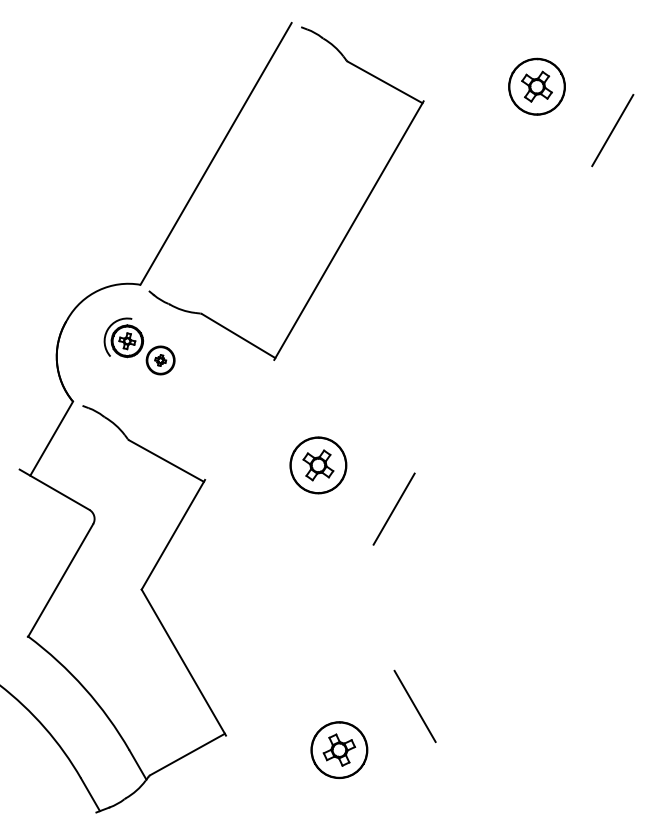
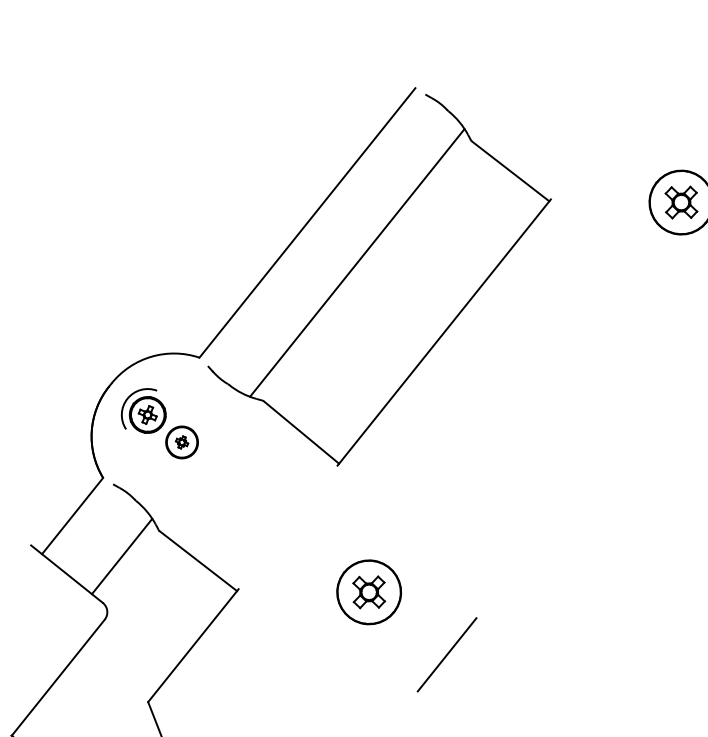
line: (264, 181) -> (357, 262), added
part: (139, 346) -> (160, 423), moved
line: (99, 466) -> (121, 555), added

